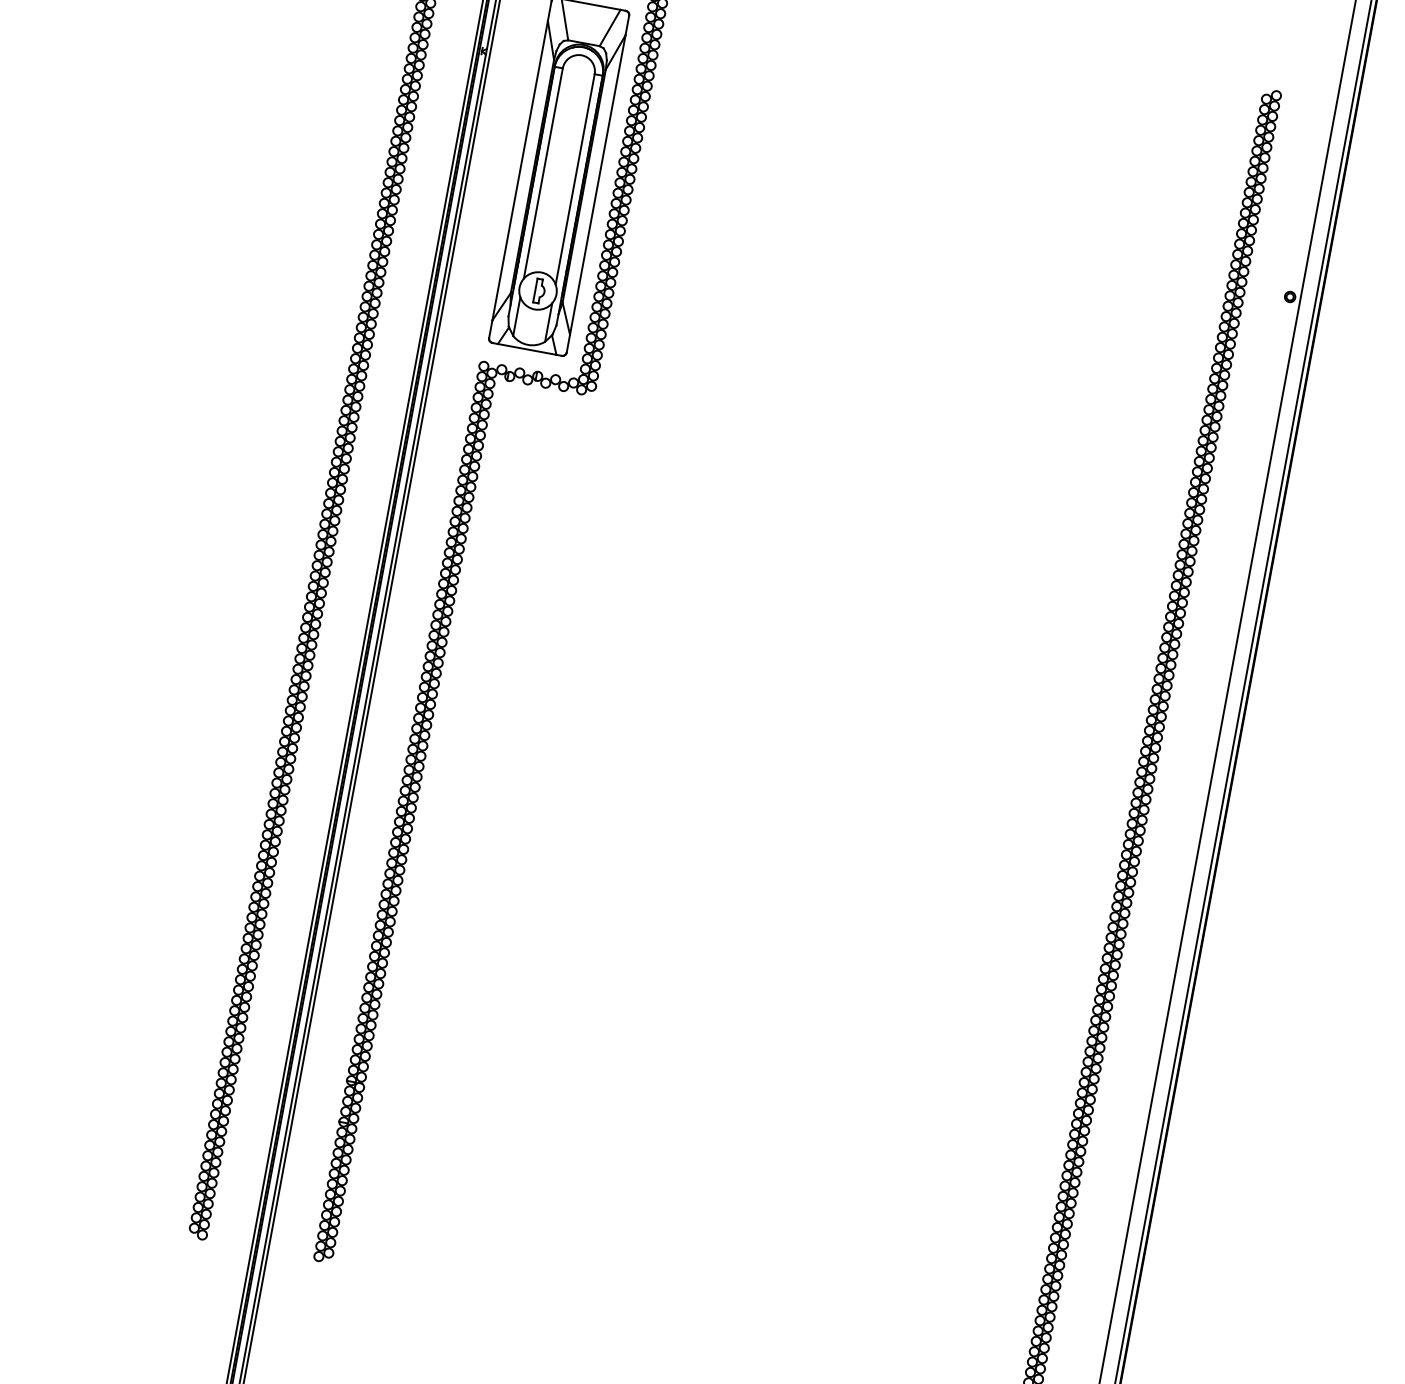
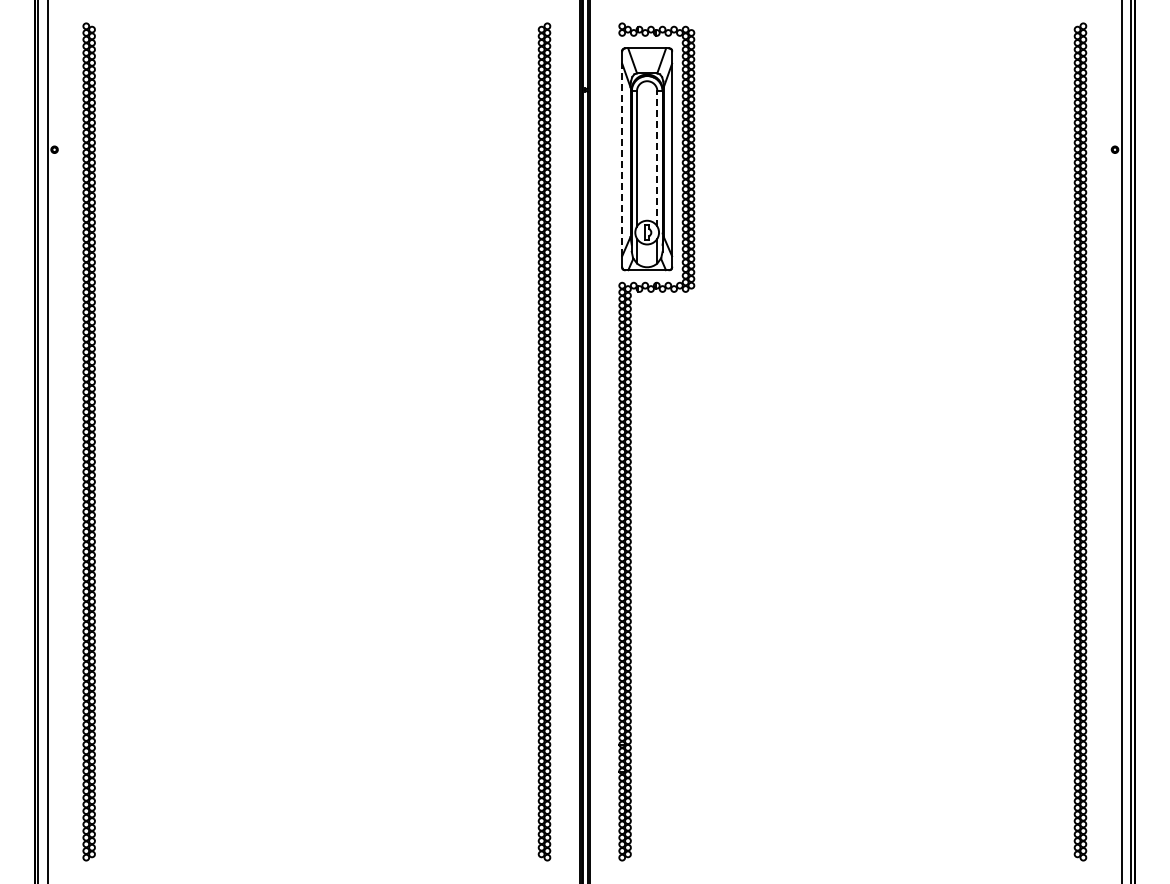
line: (520, 170) -> (622, 159), solid -> dashed
line: (575, 180) -> (657, 159), solid -> dashed

